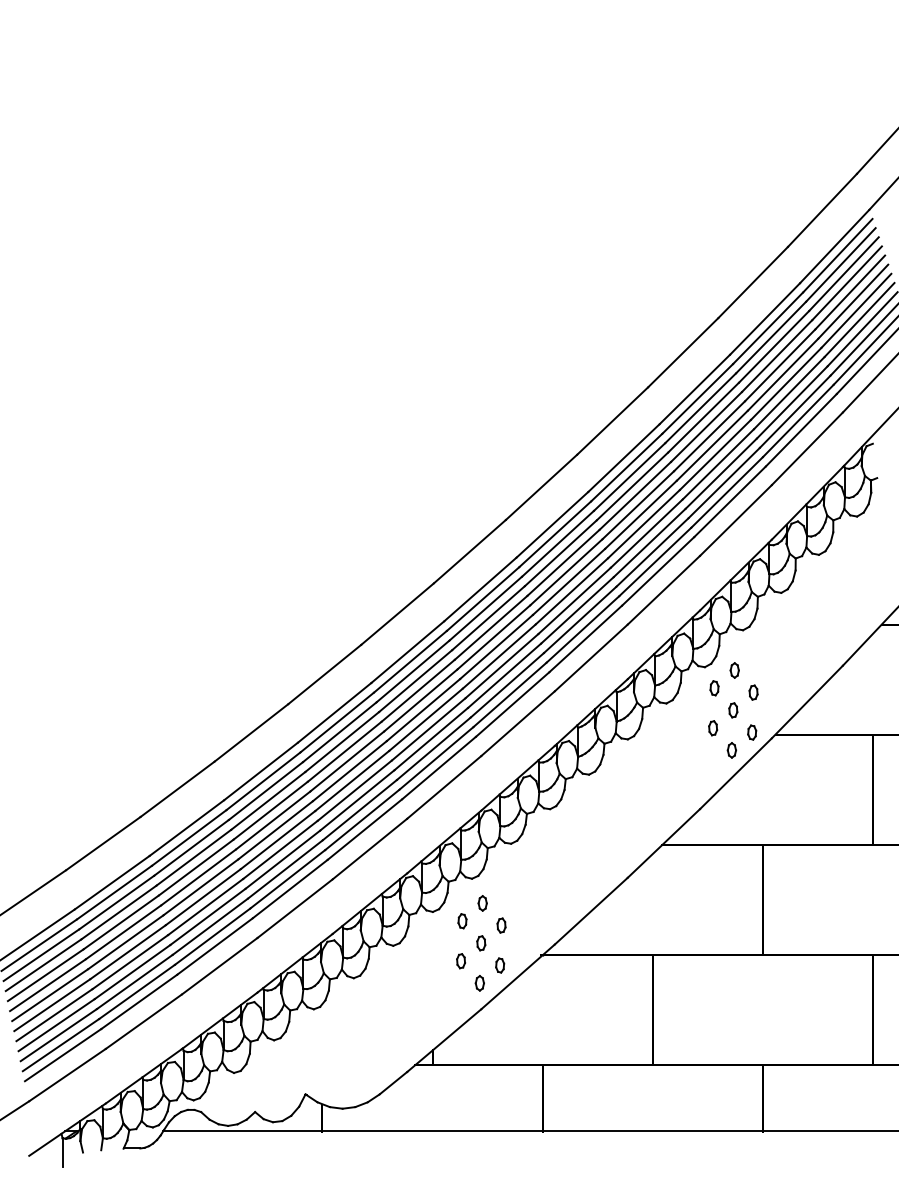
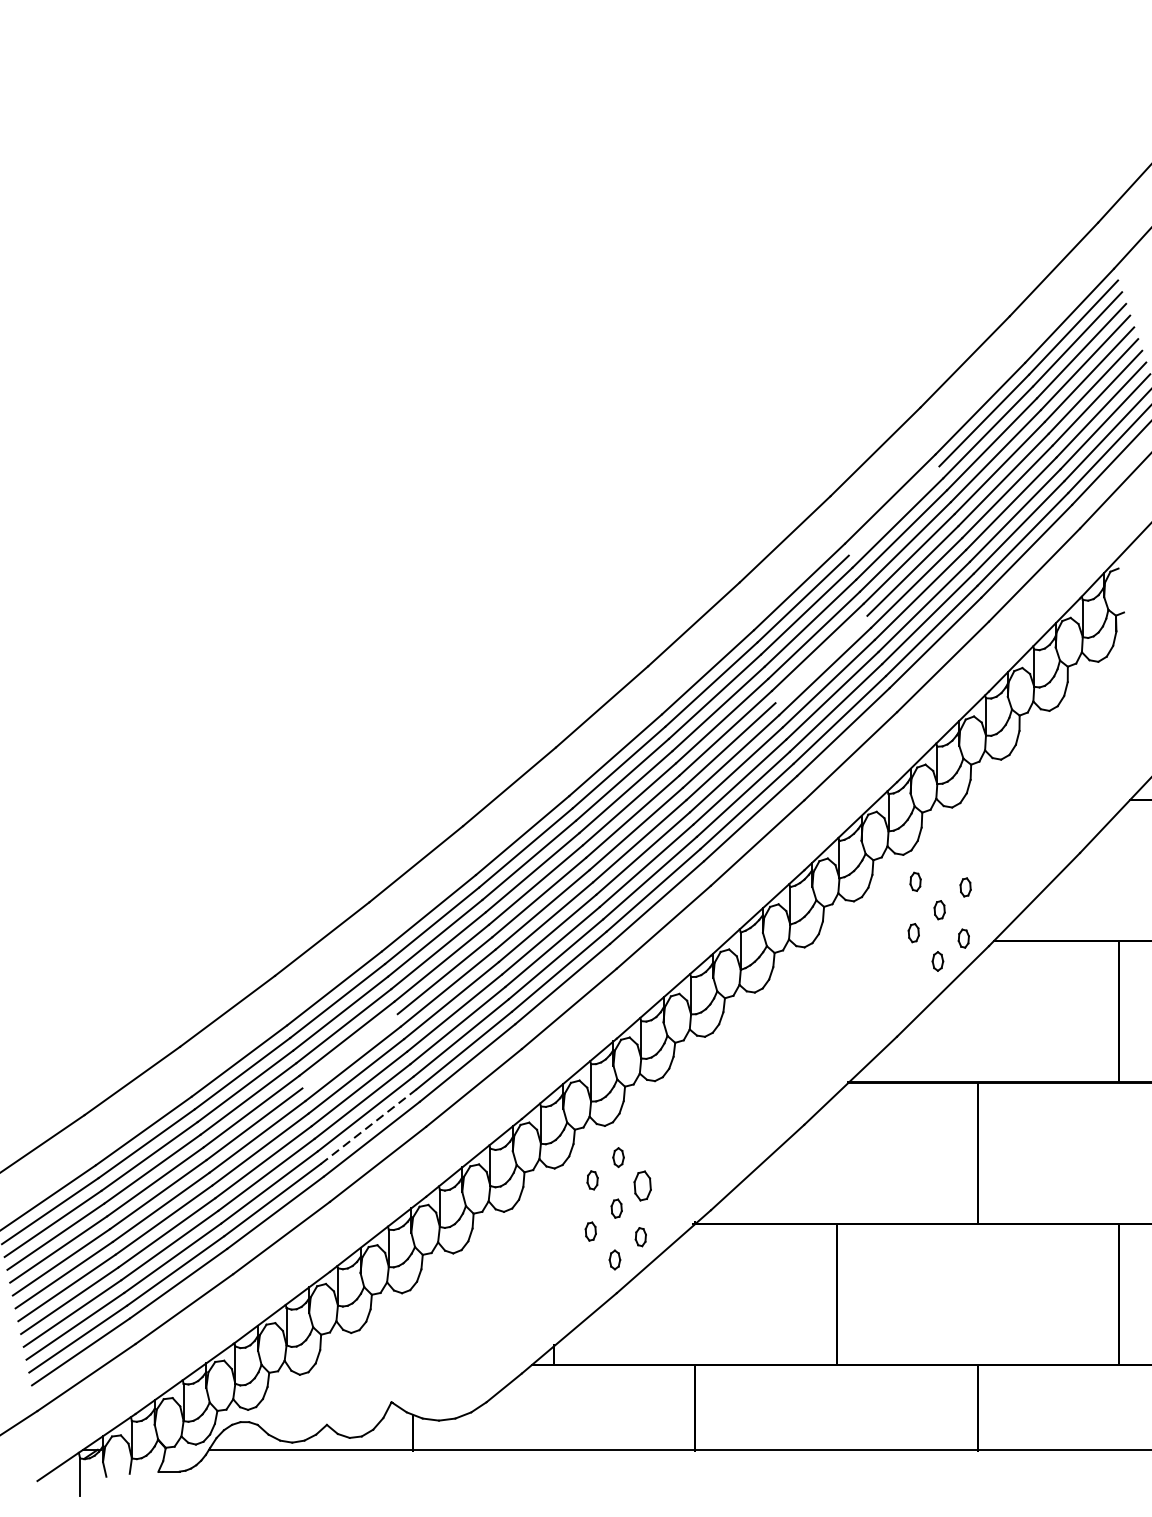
line: (697, 398) -> (893, 510), removed
line: (640, 514) -> (820, 659), removed
part: (734, 670) -> (941, 859), removed
line: (273, 820) -> (350, 1051), removed
line: (288, 878) -> (369, 1125), solid -> dashed
part: (501, 925) -> (642, 1185), size x1.6

